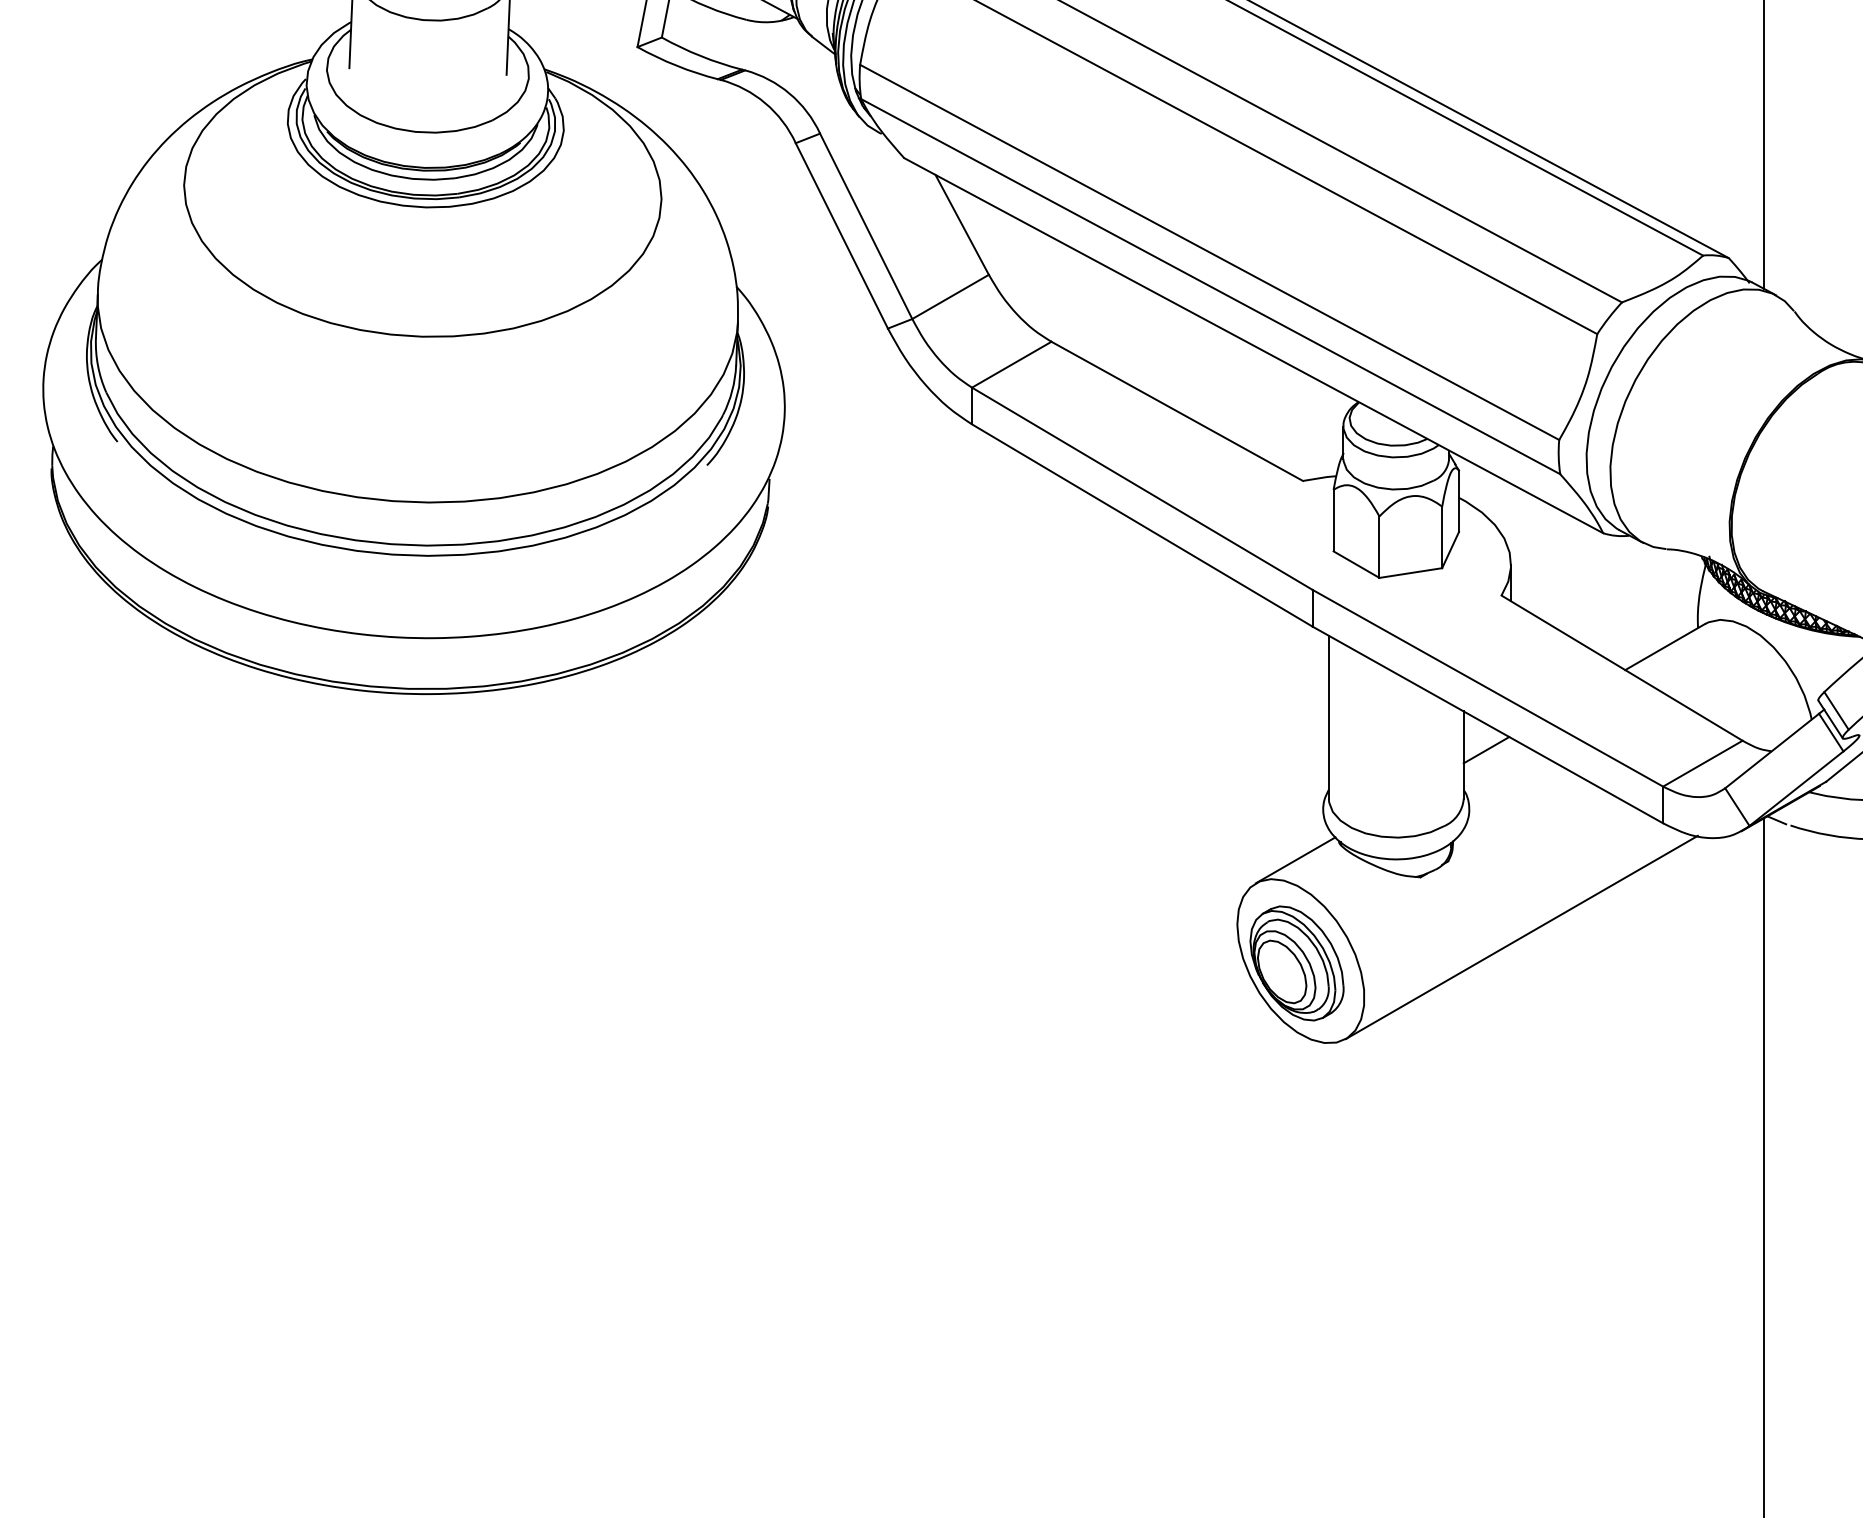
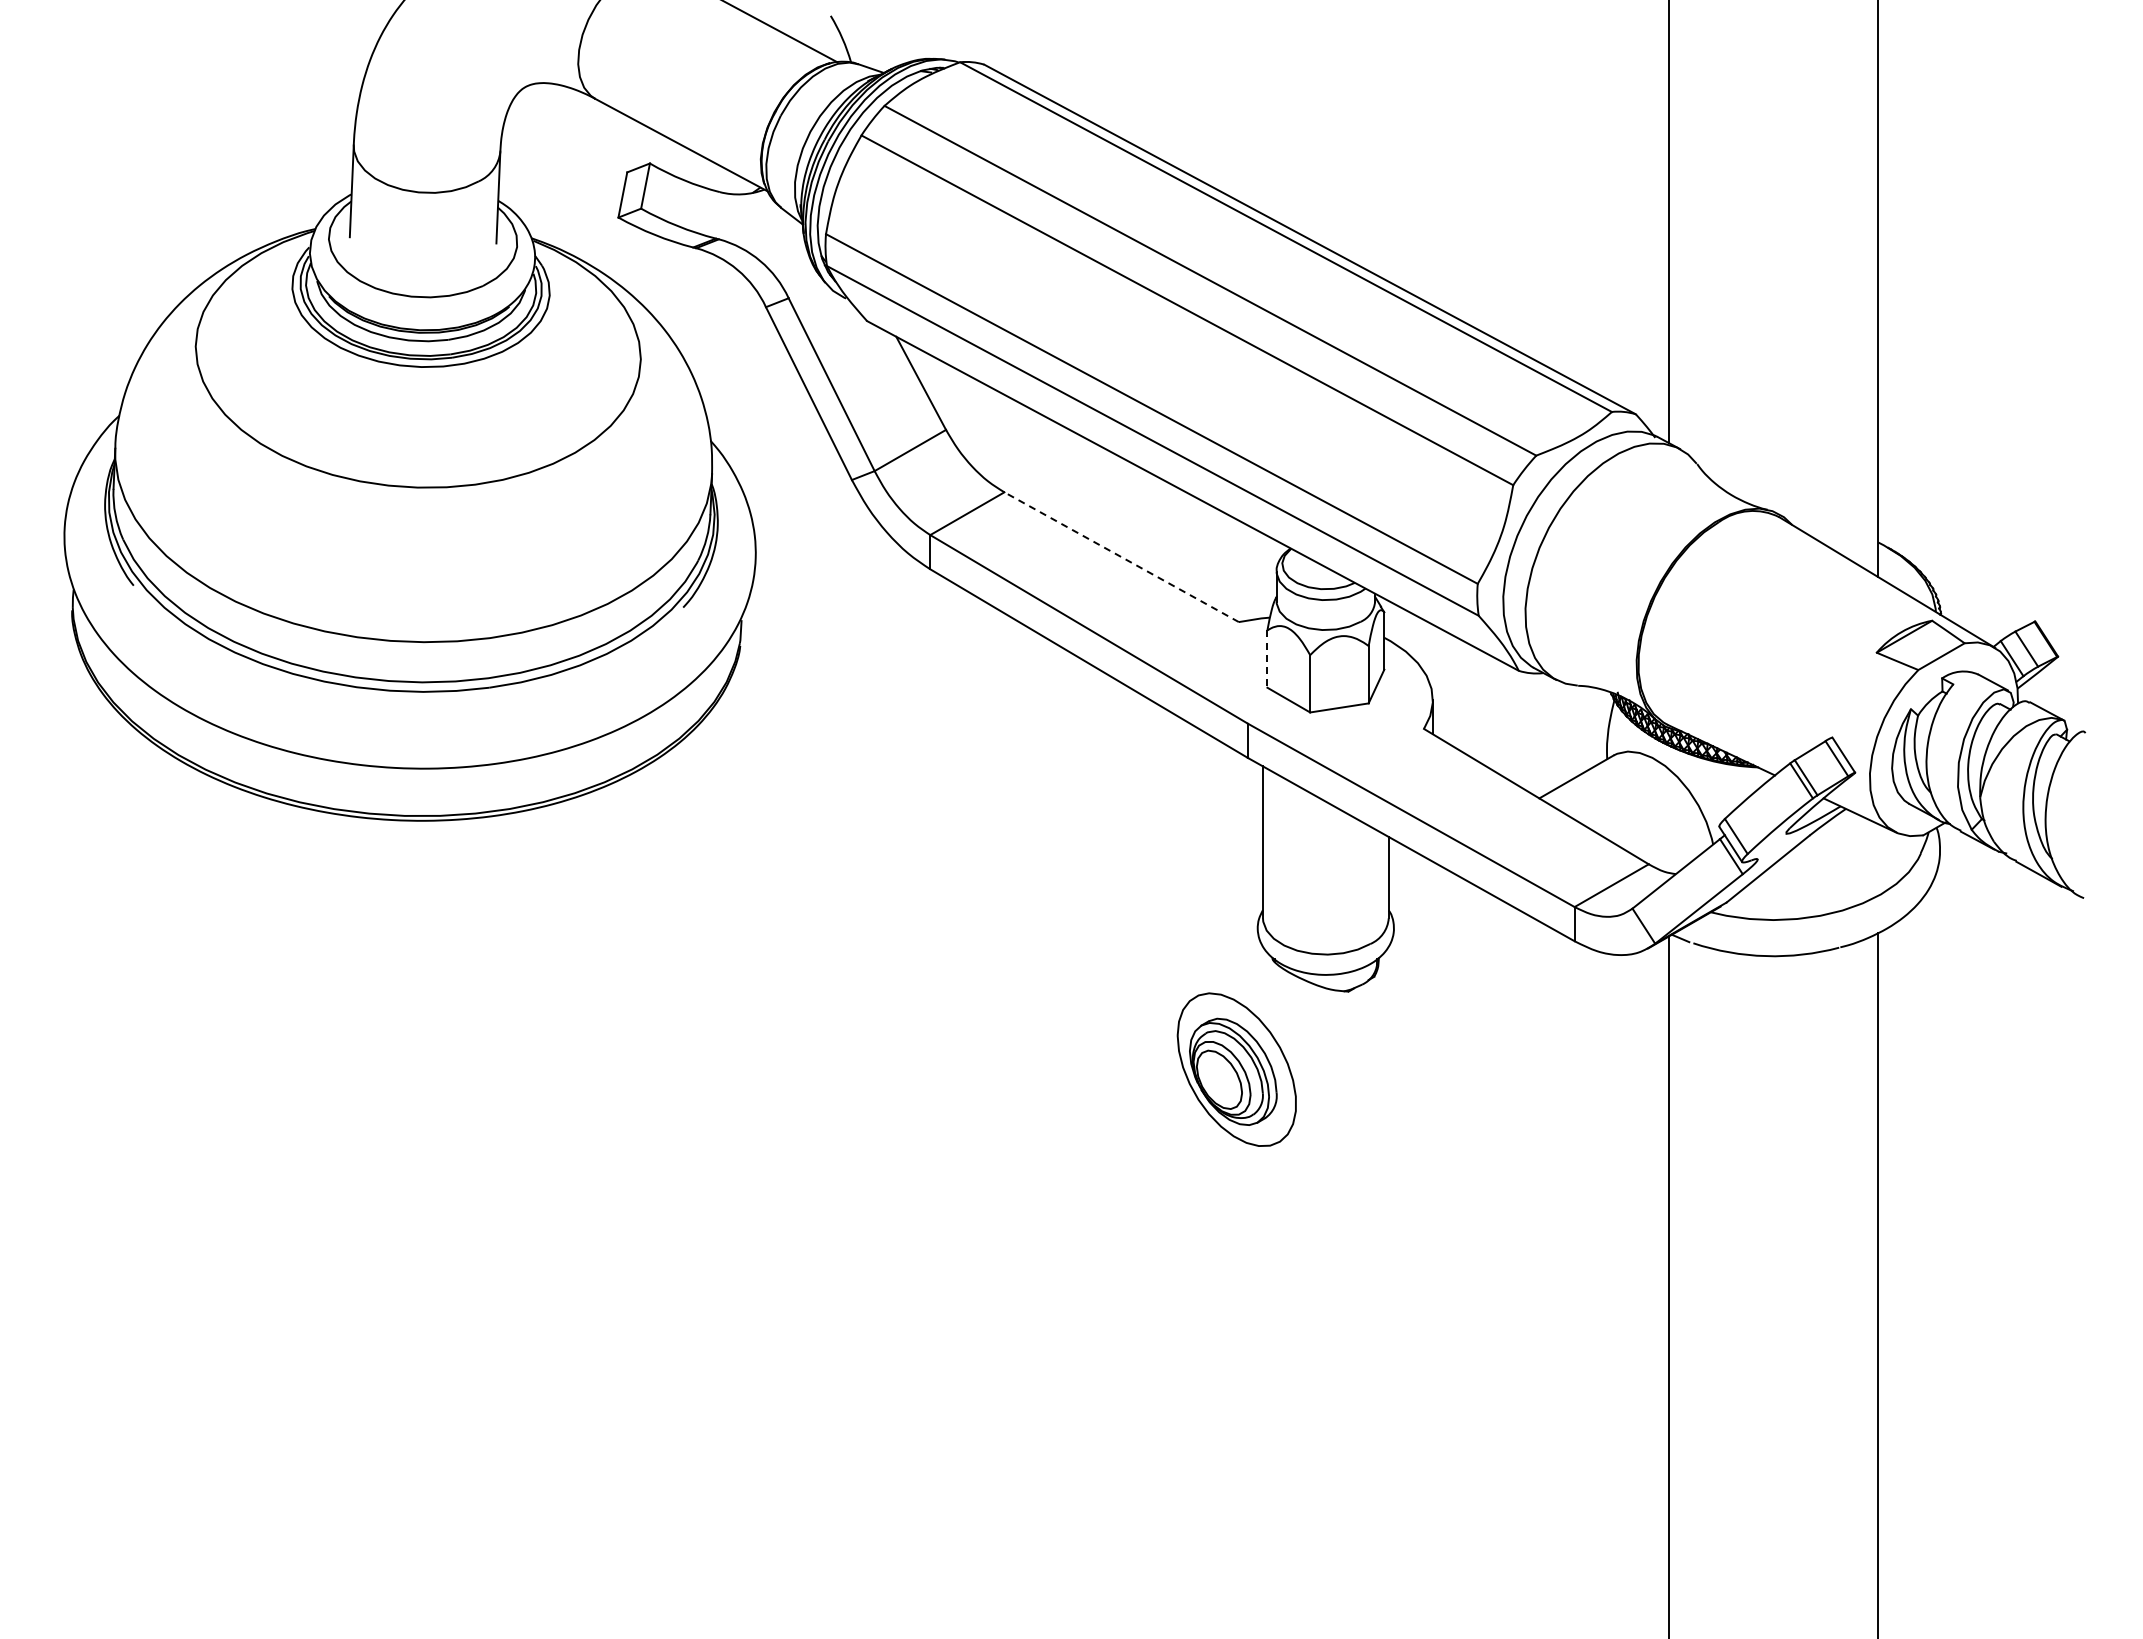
line: (1177, 411) -> (1121, 557), solid -> dashed
line: (1333, 521) -> (1267, 659), solid -> dashed
line: (1485, 749) -> (1409, 872), removed
line: (1296, 860) -> (1232, 975), removed
line: (1521, 937) -> (1442, 1047), removed

